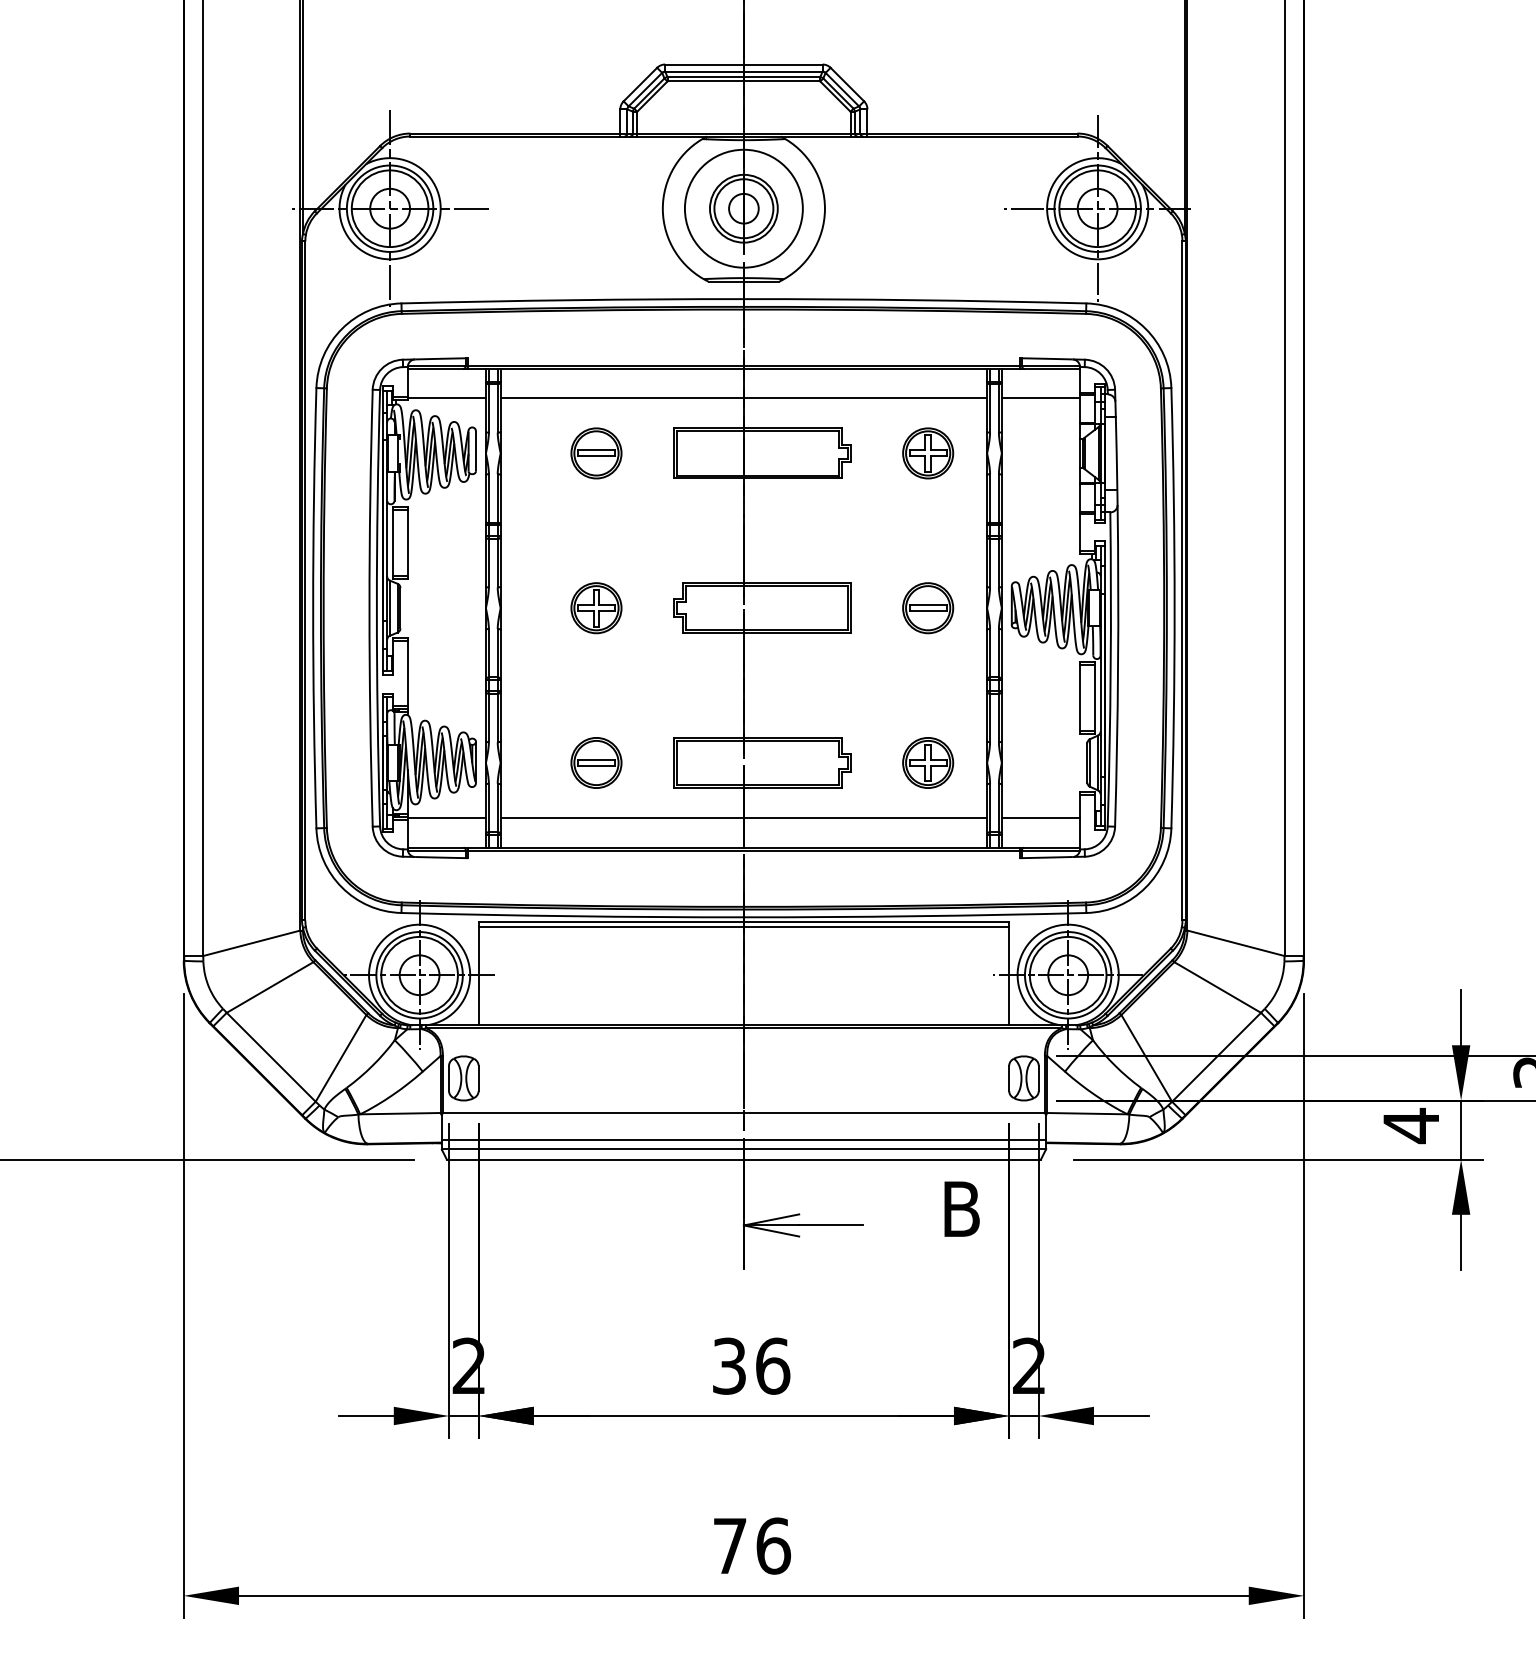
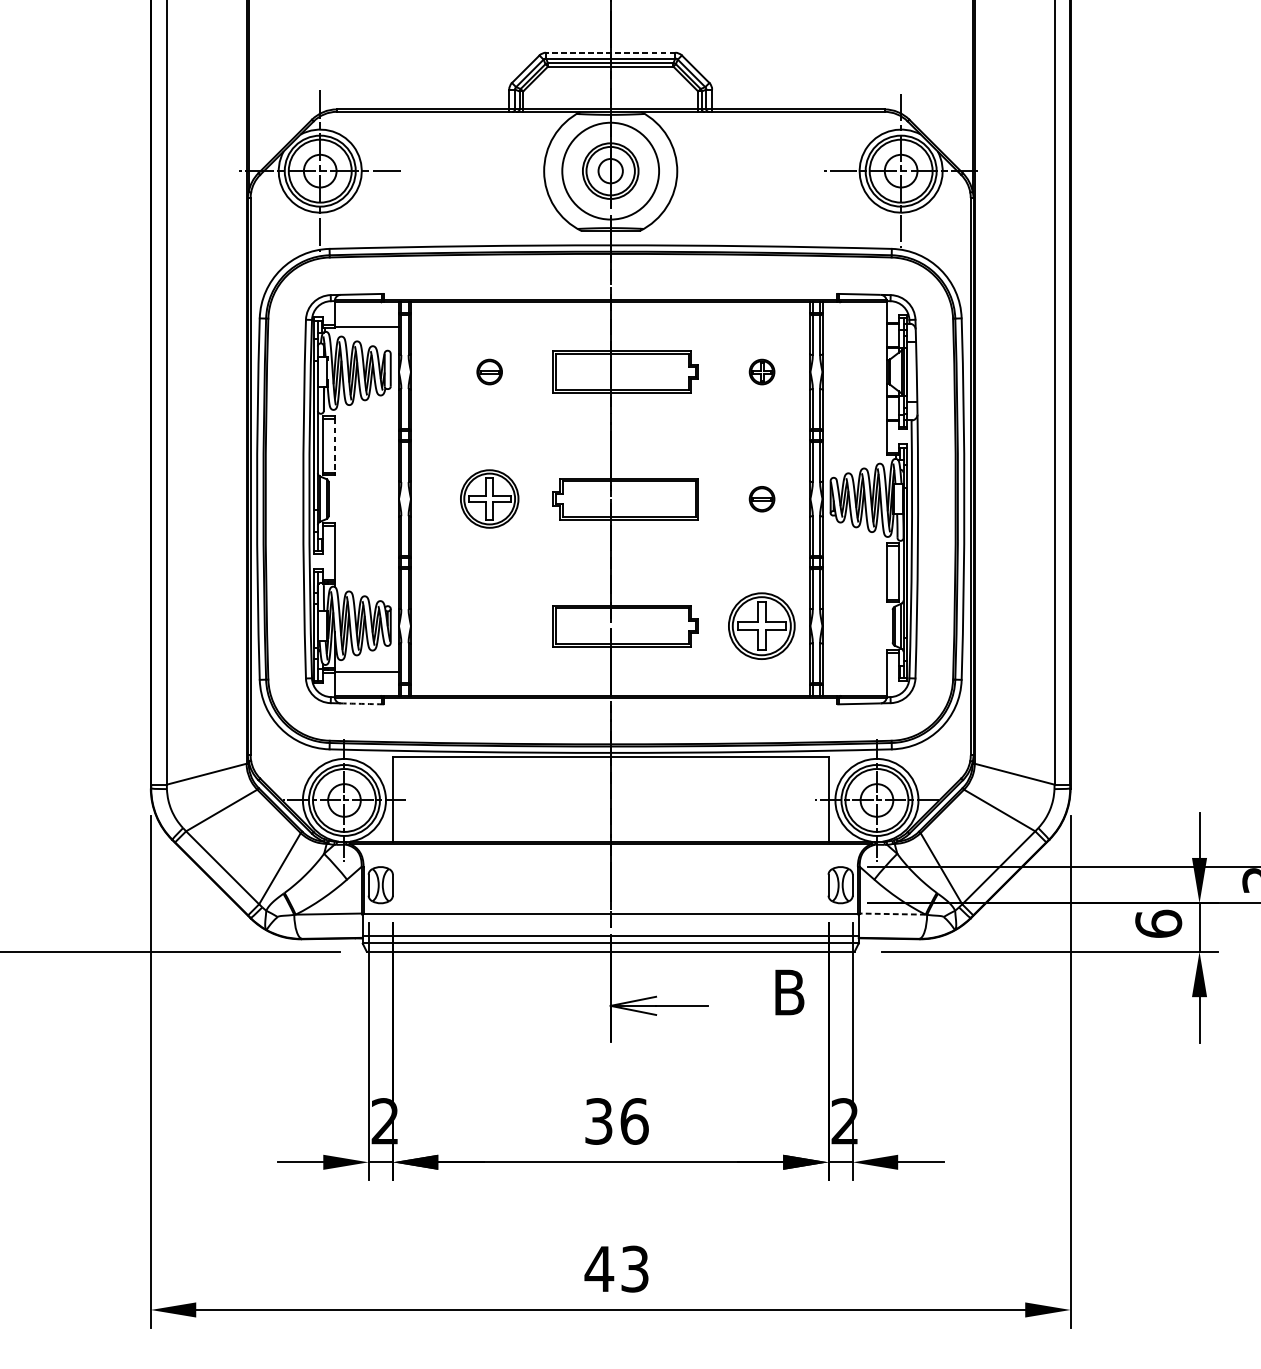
line: (743, 64) -> (610, 52), solid -> dashed
line: (743, 398) -> (610, 326), removed
line: (1040, 398) -> (854, 326), removed
part: (596, 453) -> (489, 372), size x0.6
part: (928, 453) -> (762, 372), size x0.6
line: (407, 542) -> (334, 445), solid -> dashed
part: (596, 608) -> (489, 499), size x1.4
part: (928, 608) -> (762, 499), size x0.6
part: (596, 762) -> (489, 625), removed
part: (928, 762) -> (762, 625), size x1.6
line: (743, 818) -> (610, 671), removed
line: (1040, 818) -> (854, 671), removed
arc: (440, 857) -> (361, 703), solid -> dashed
line: (743, 926) -> (610, 760), removed
line: (1086, 1113) -> (891, 913), solid -> dashed
text: (1410, 1125) -> (1157, 923), 4 -> 6
text: (751, 1545) -> (616, 1268), 76 -> 43

